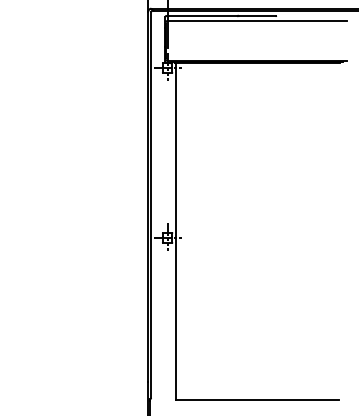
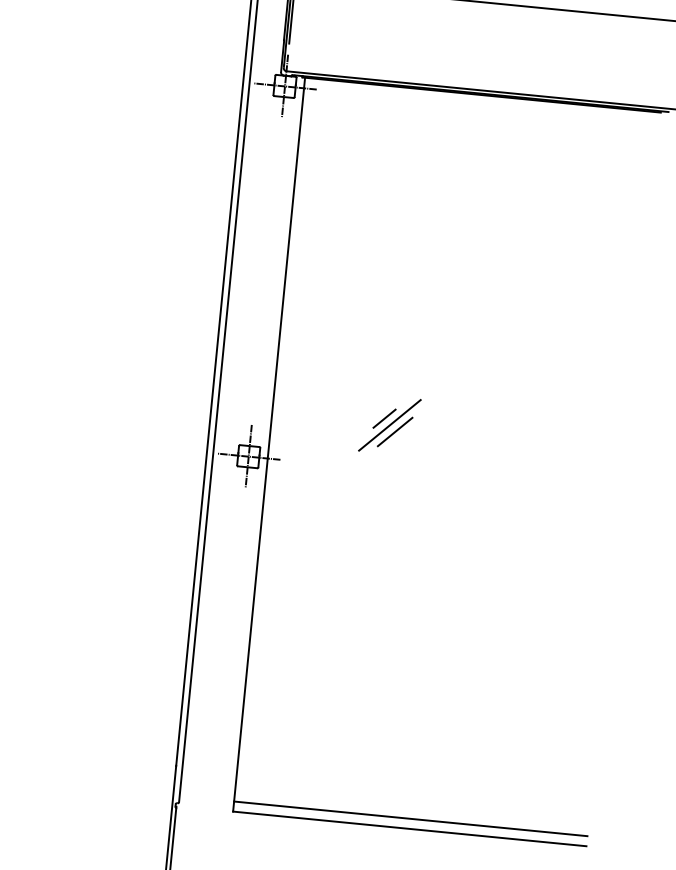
part: (230, 217) -> (390, 425), added
line: (257, 395) -> (410, 818), added

